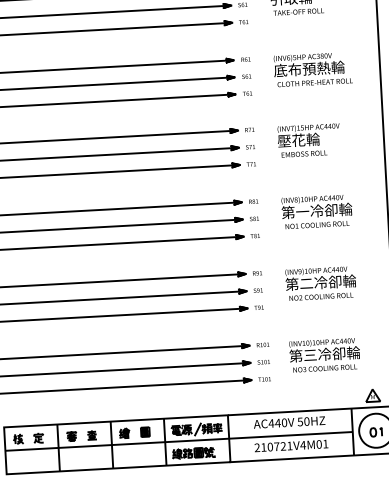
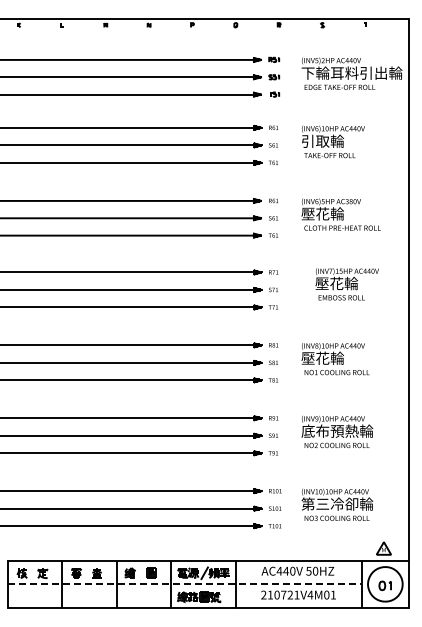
text: (309, 68) -> (337, 213), 底布預熱輪 -> 壓花輪
text: (308, 140) -> (346, 284), moved
text: (317, 210) -> (337, 357), 第一冷卻輪 -> 壓花輪
text: (313, 282) -> (329, 430), 第二冷卻輪 -> 底布預熱輪
line: (179, 441) -> (185, 584), solid -> dashed

